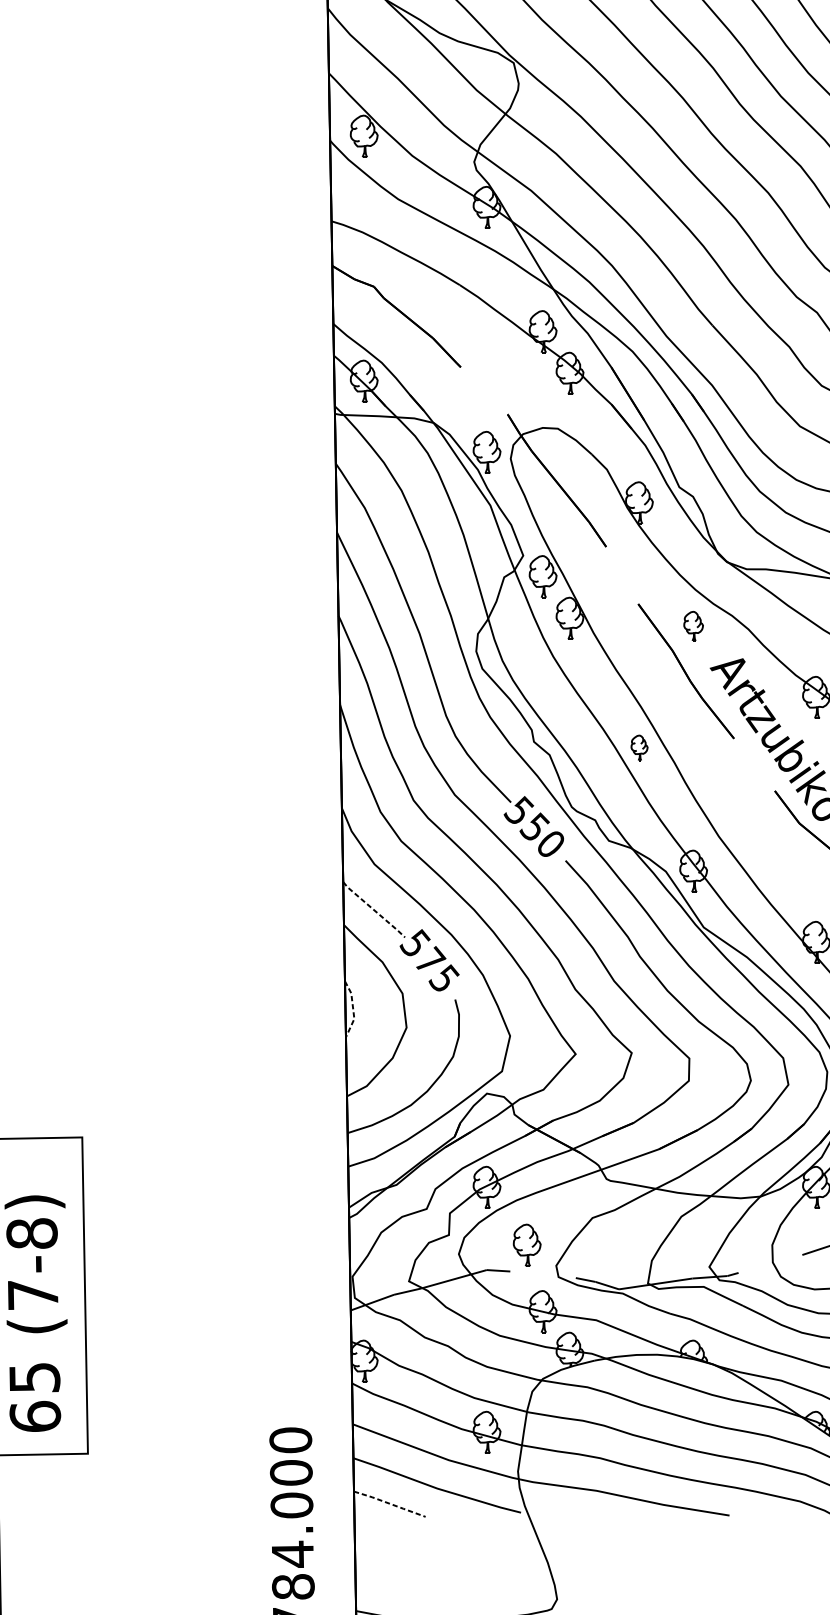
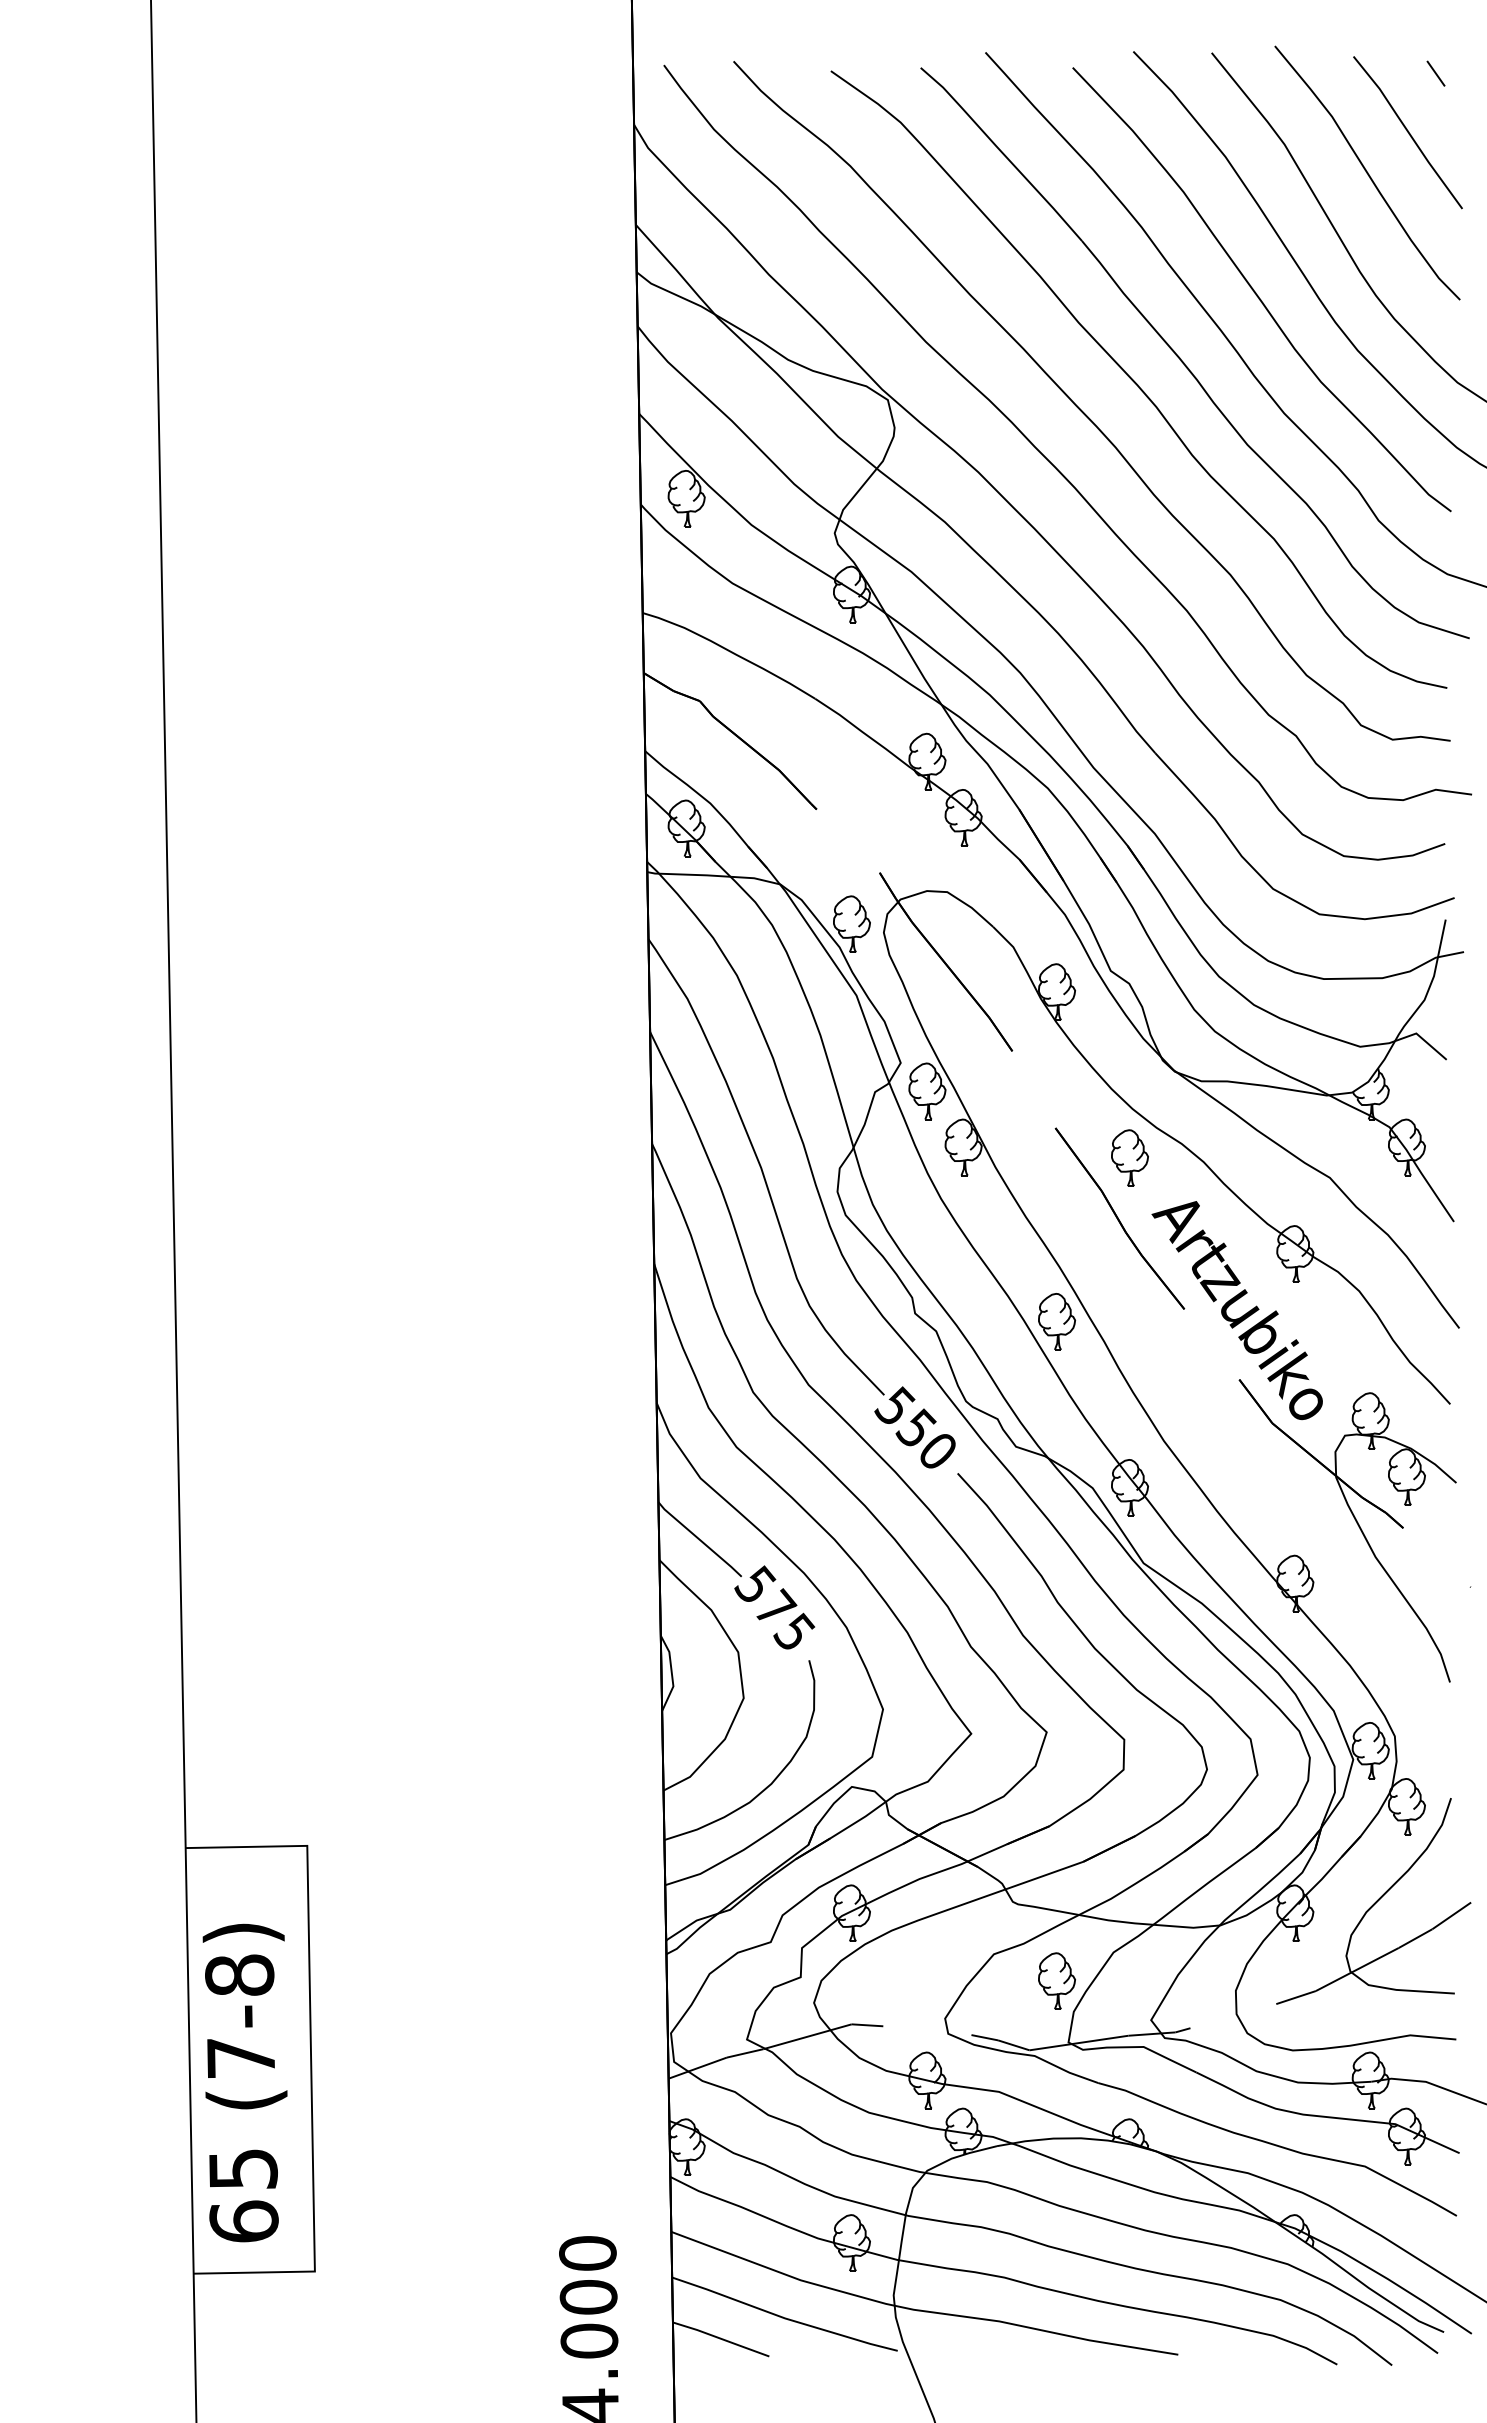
part: (693, 625) -> (1129, 1157), size x1.43
part: (639, 747) -> (1057, 1321), size x1.67
line: (373, 909) -> (699, 1539), dashed -> solid
line: (352, 1009) -> (671, 1673), dashed -> solid
part: (526, 1244) -> (1056, 1980), moved
line: (390, 1503) -> (721, 2338), dashed -> solid

